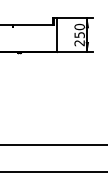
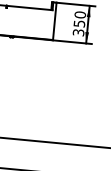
text: (79, 43) -> (78, 33), 250 -> 350

